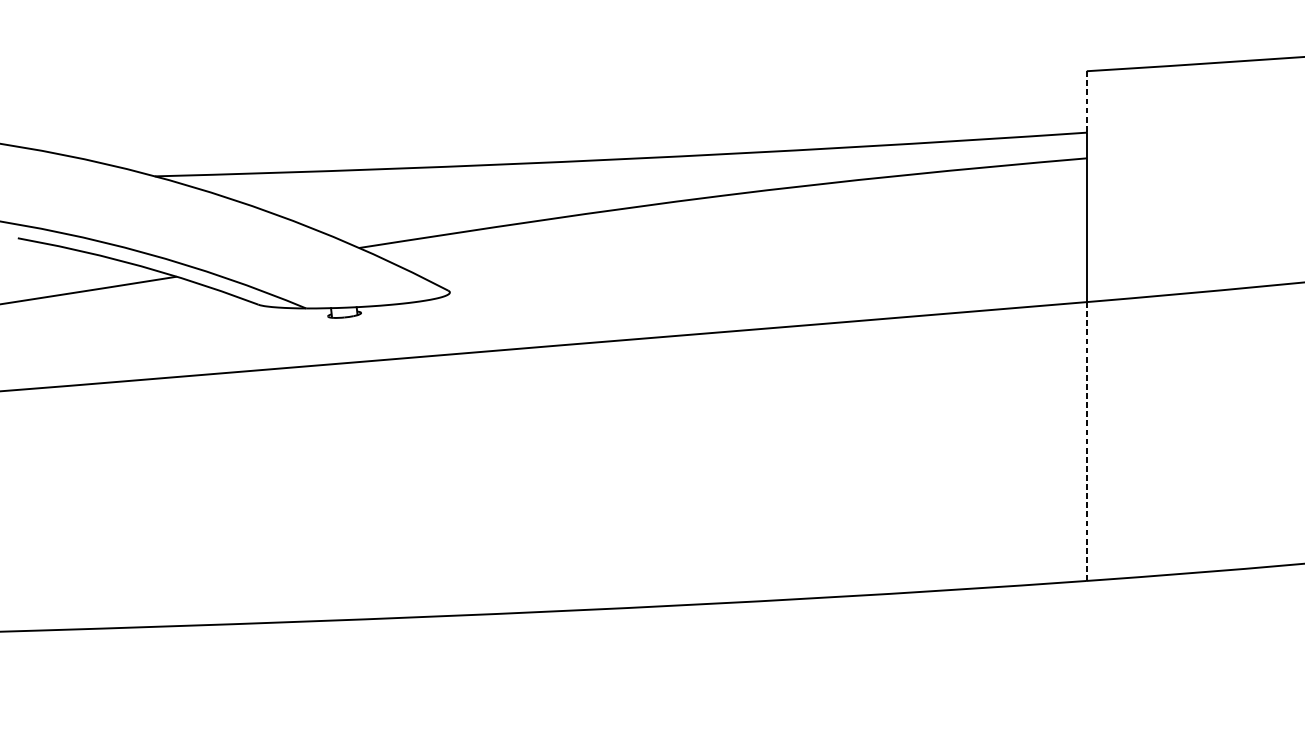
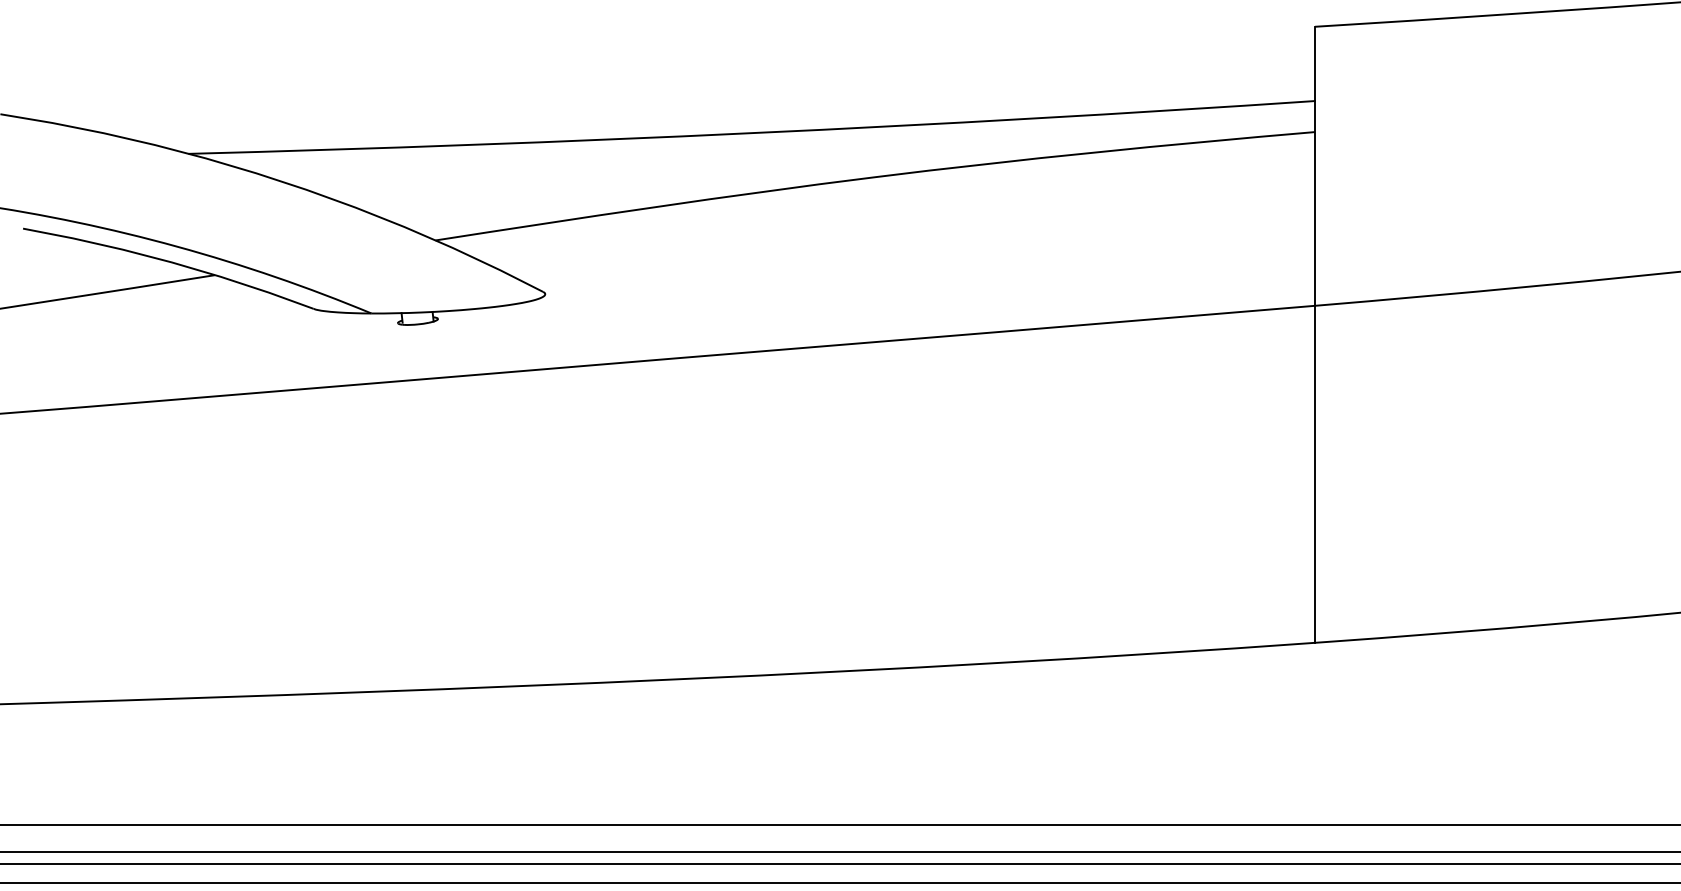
line: (1087, 102) -> (1315, 64), dashed -> solid
line: (1087, 441) -> (1315, 474), dashed -> solid

